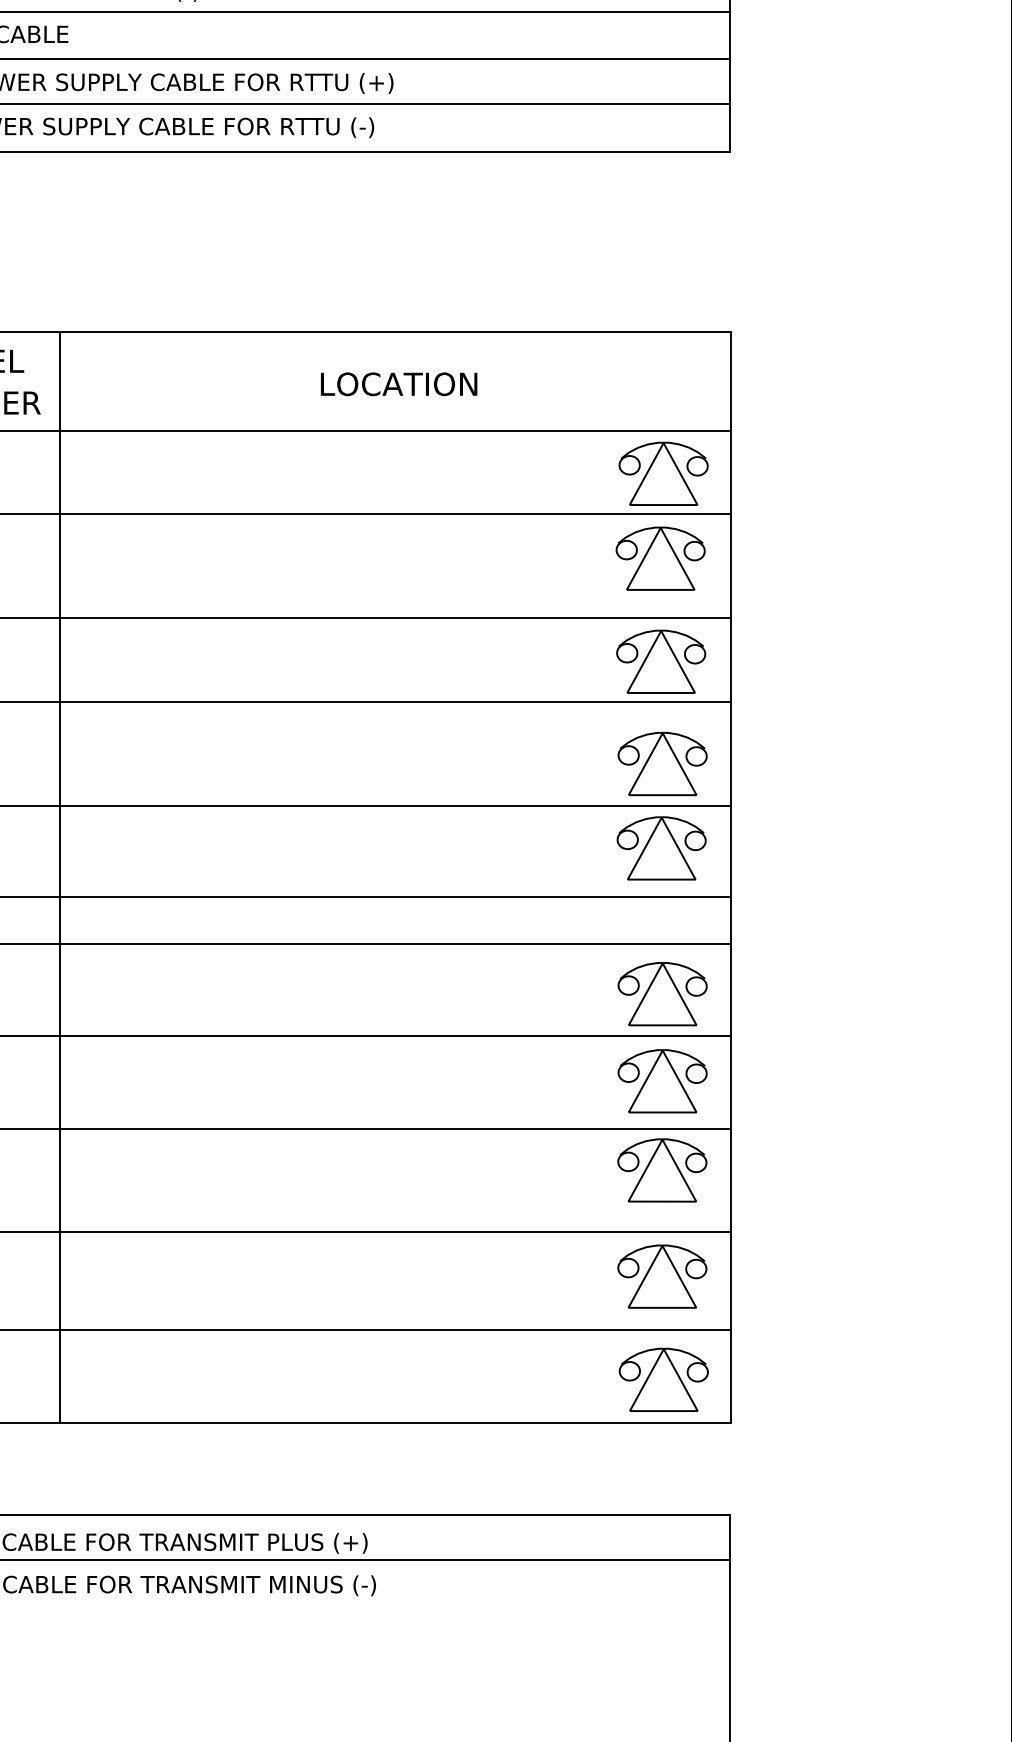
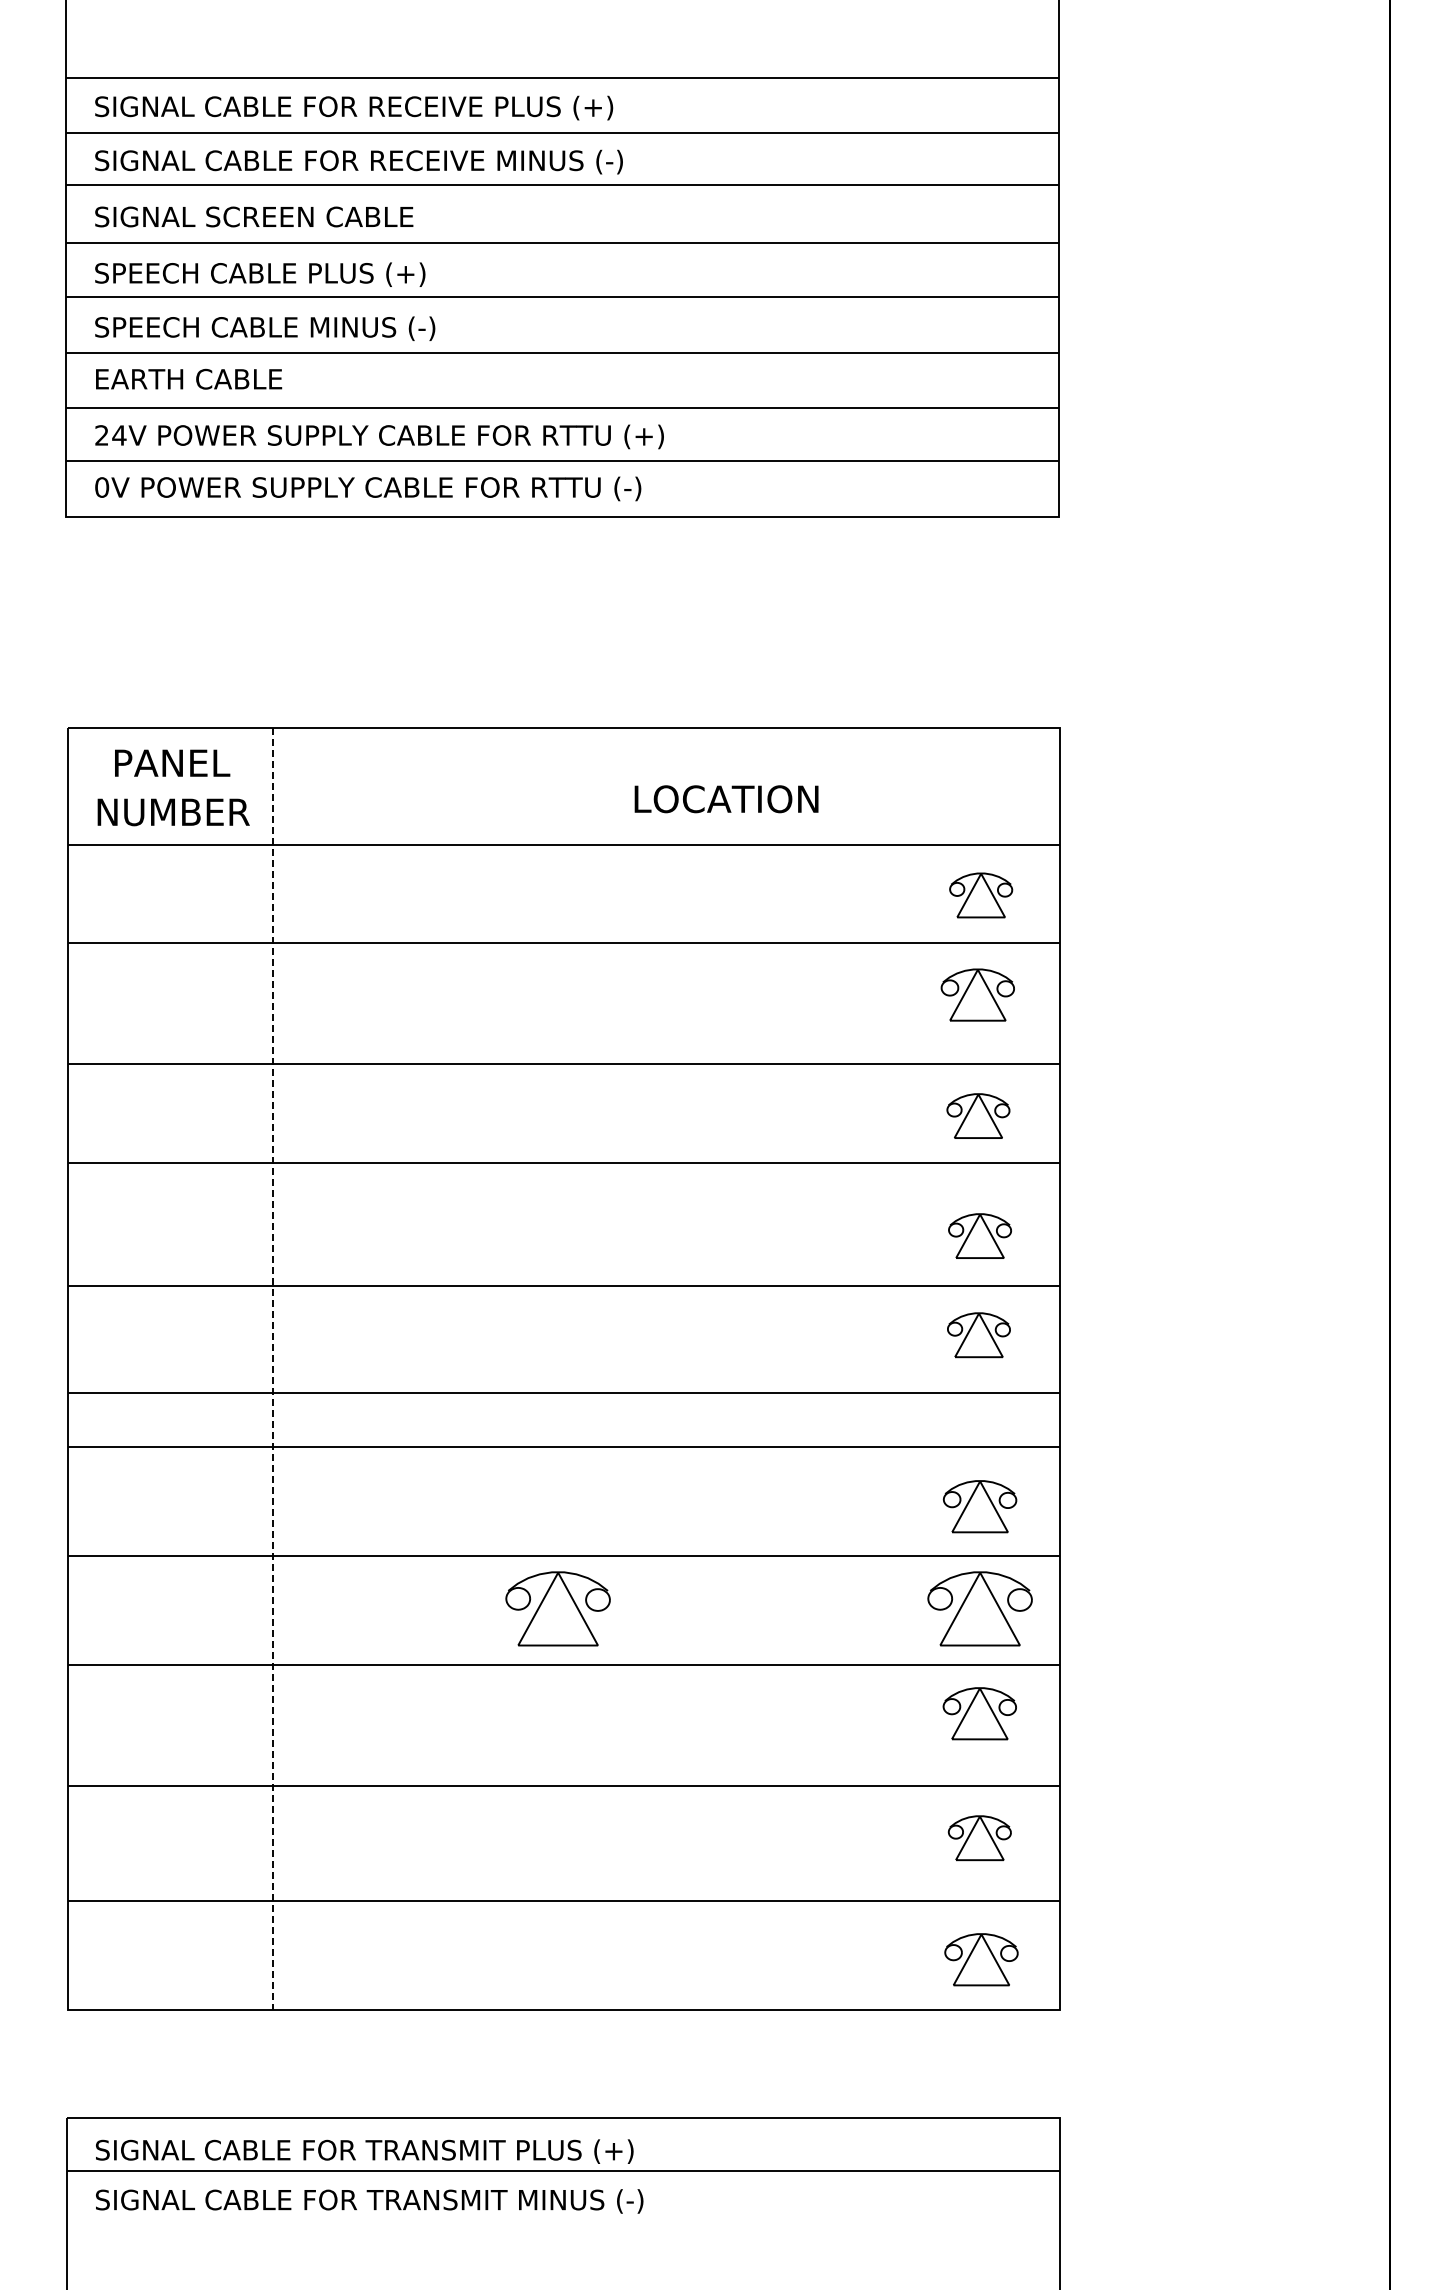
text: (399, 384) -> (726, 799), moved
part: (662, 473) -> (980, 895), size x0.6
part: (660, 558) -> (977, 994), size x0.7
part: (661, 661) -> (978, 1115), size x0.6
part: (662, 763) -> (979, 1235), size x0.6
part: (661, 847) -> (978, 1334), size x0.6
line: (60, 877) -> (272, 1369), solid -> dashed
part: (662, 994) -> (979, 1506), size x0.7
part: (302, 1080) -> (557, 1608), added
part: (662, 1170) -> (979, 1713), size x0.7
part: (662, 1275) -> (979, 1837), size x0.6
part: (663, 1379) -> (981, 1959), size x0.7

